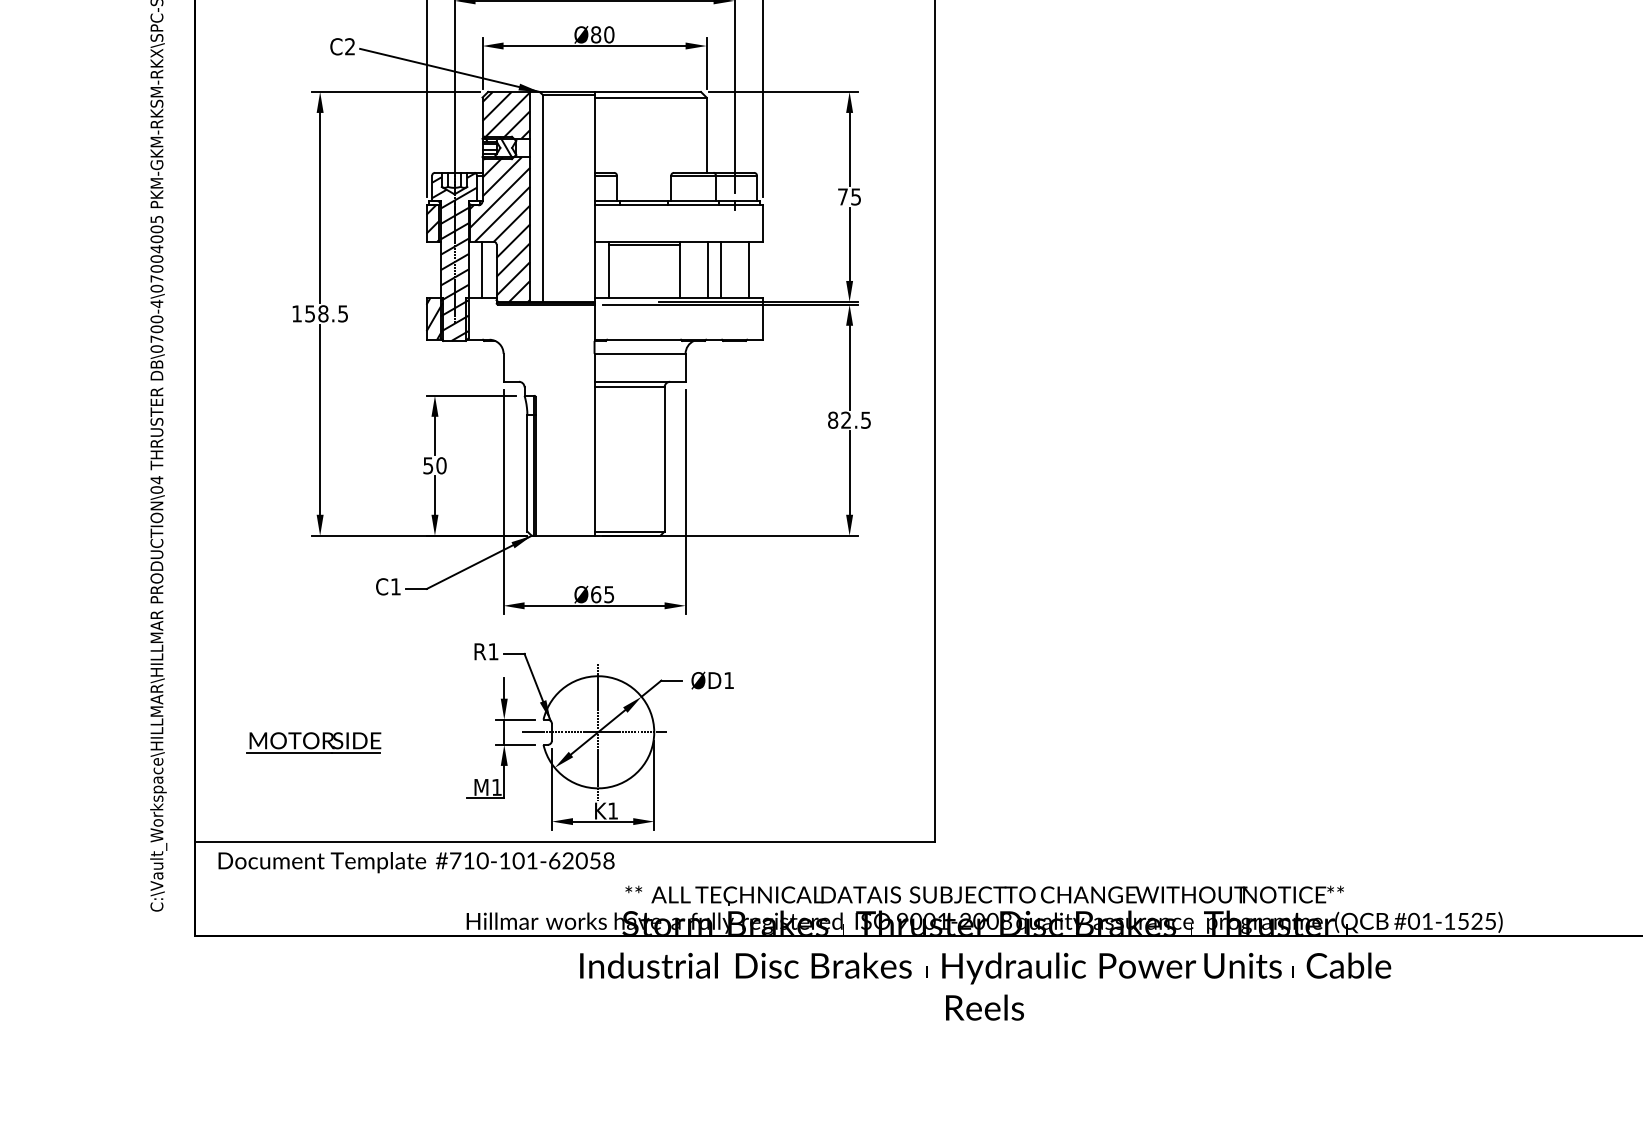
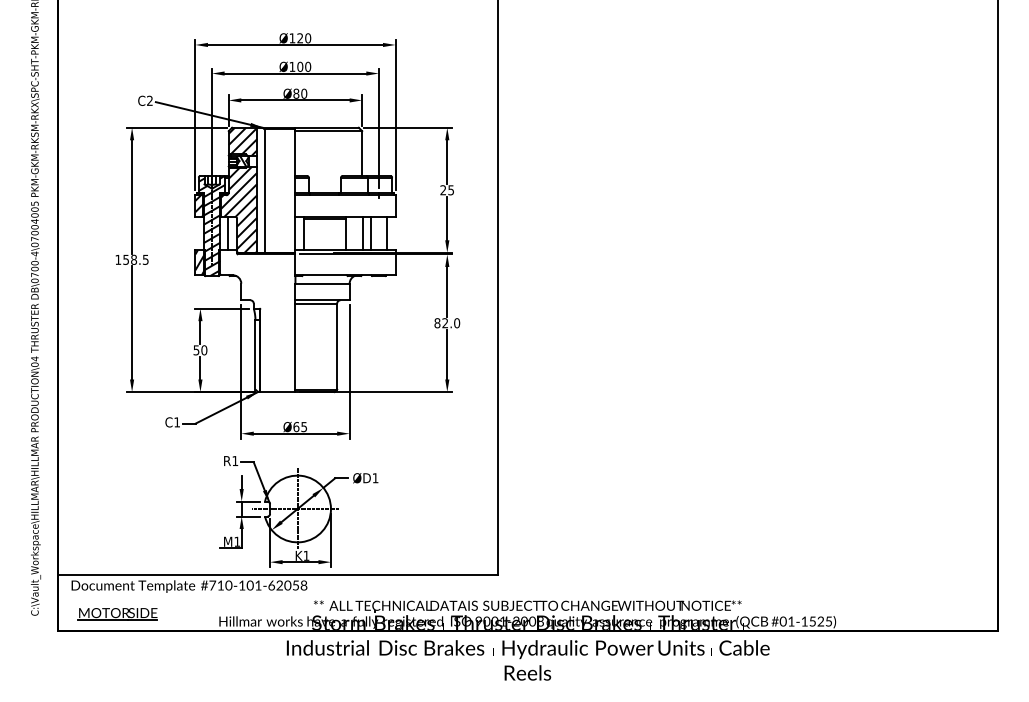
text: (843, 197) -> (443, 190), 75 -> 25
text: (866, 420) -> (457, 323), 82.5 -> 82.0
part: (314, 743) -> (117, 614), moved

